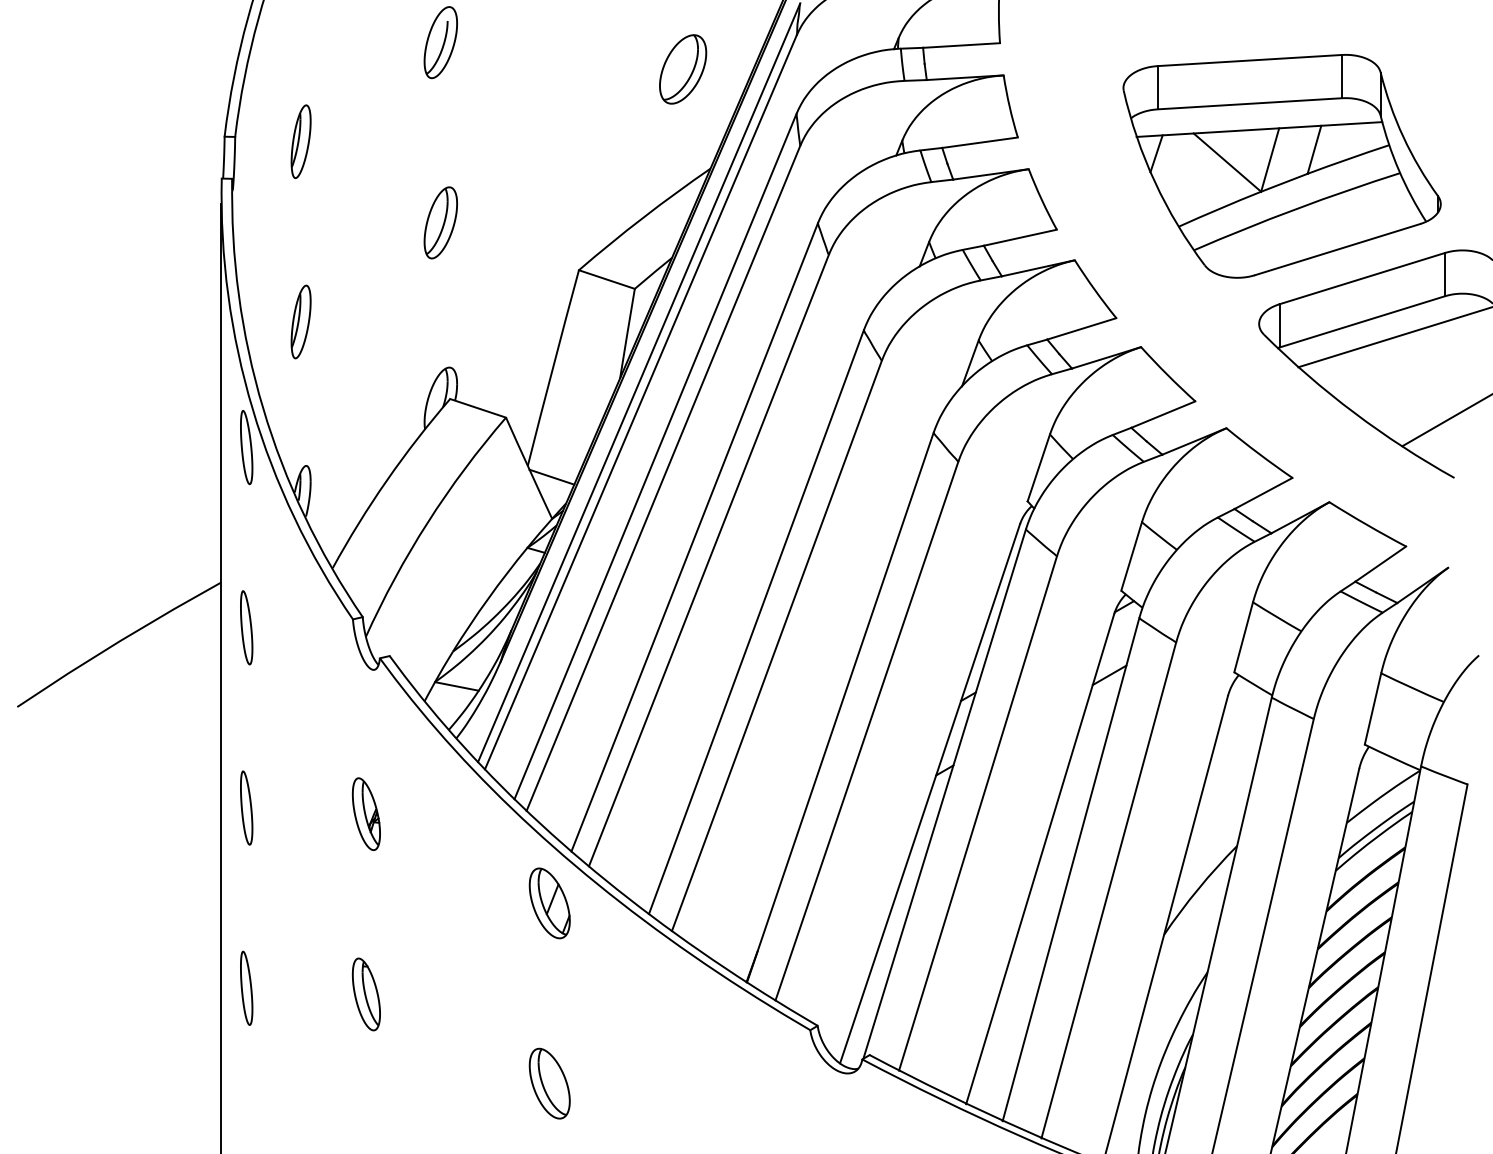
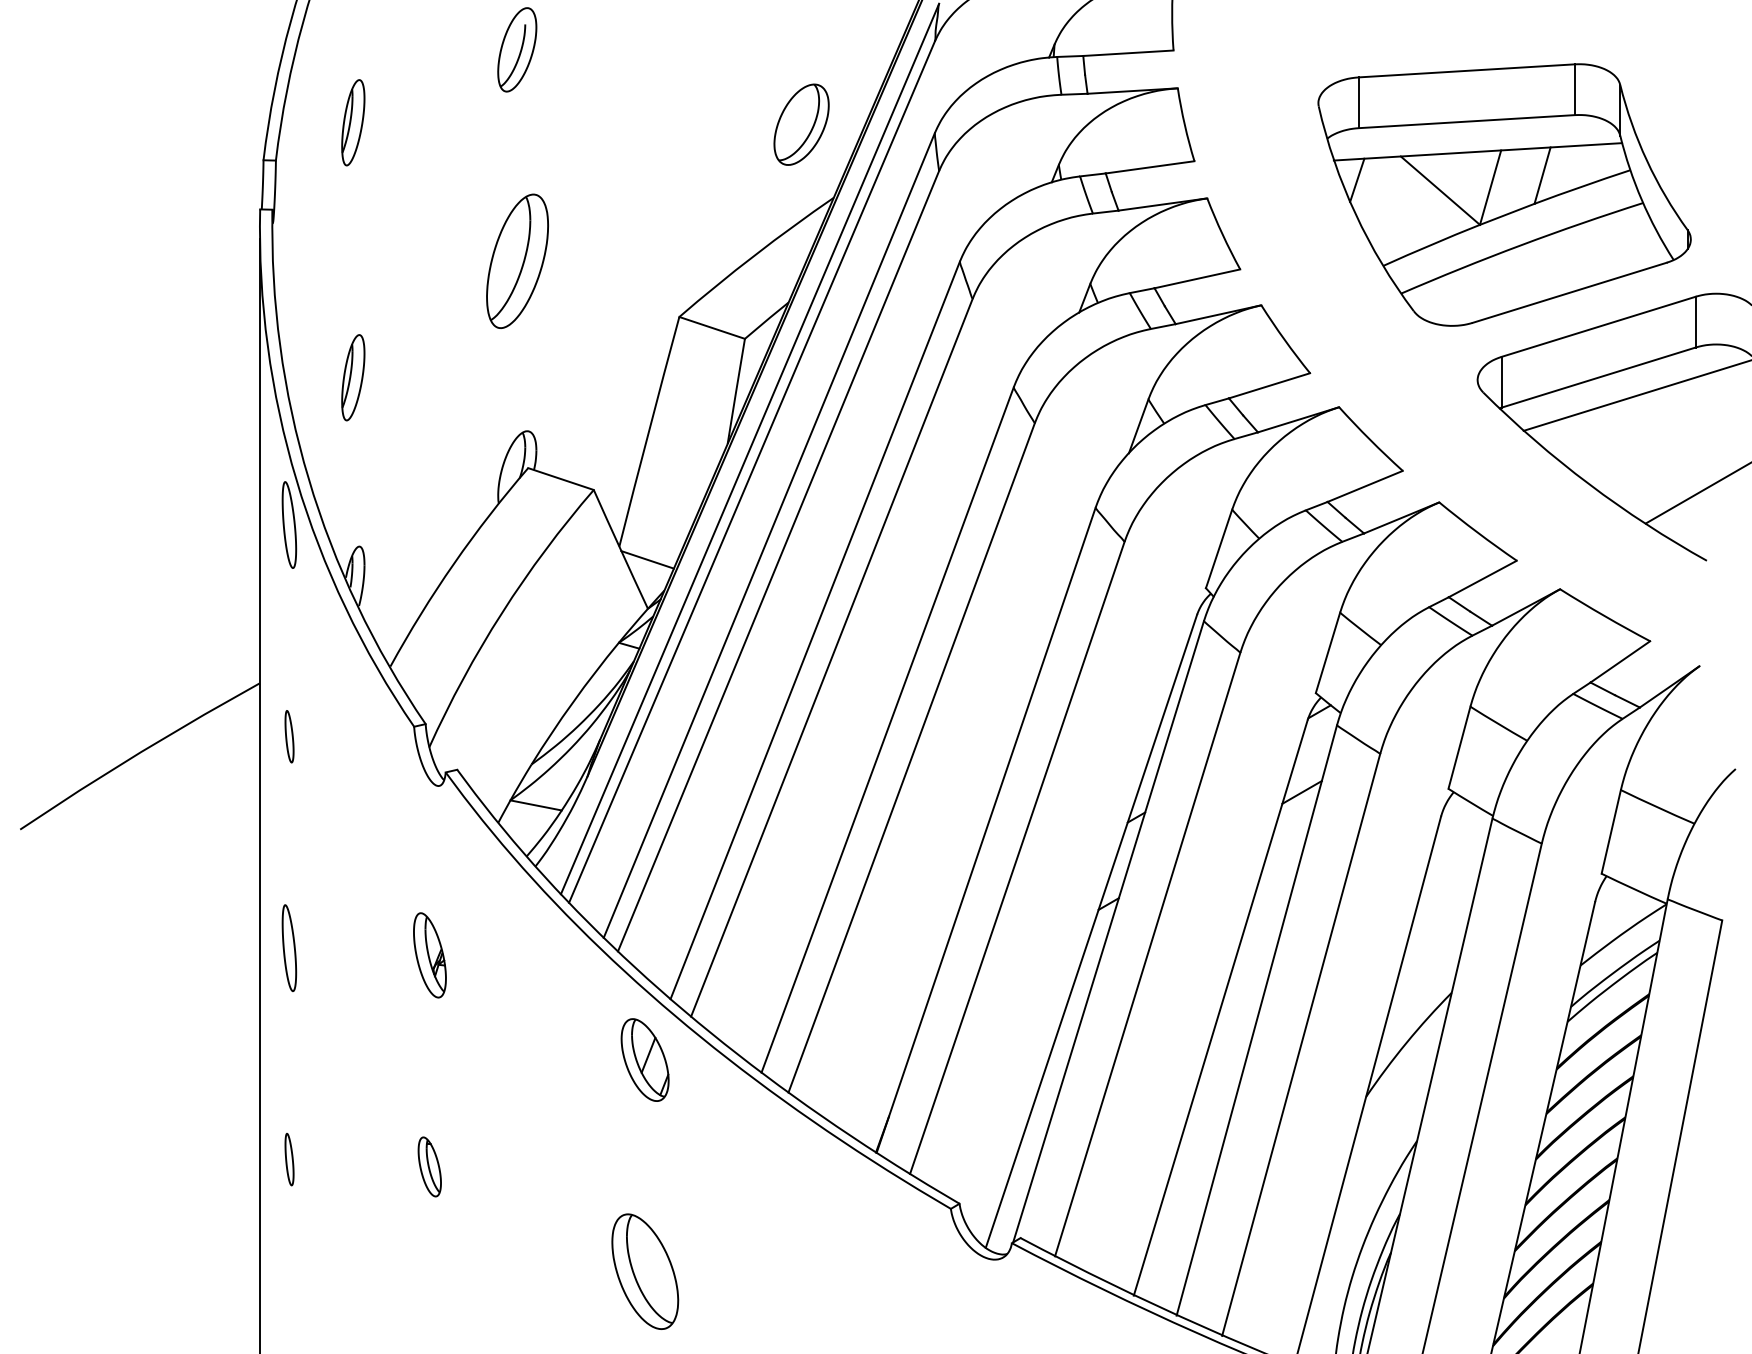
part: (683, 69) -> (802, 124), moved
part: (300, 141) -> (352, 122), moved
part: (440, 222) -> (516, 260), size x1.6
part: (246, 627) -> (289, 736), size x0.6
part: (246, 987) -> (289, 1158), size x0.6
part: (365, 994) -> (428, 1166), size x0.7
part: (549, 1083) -> (644, 1271), size x1.4

